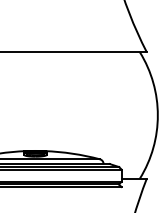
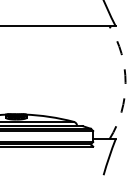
arc: (157, 115) -> (125, 82), solid -> dashed

